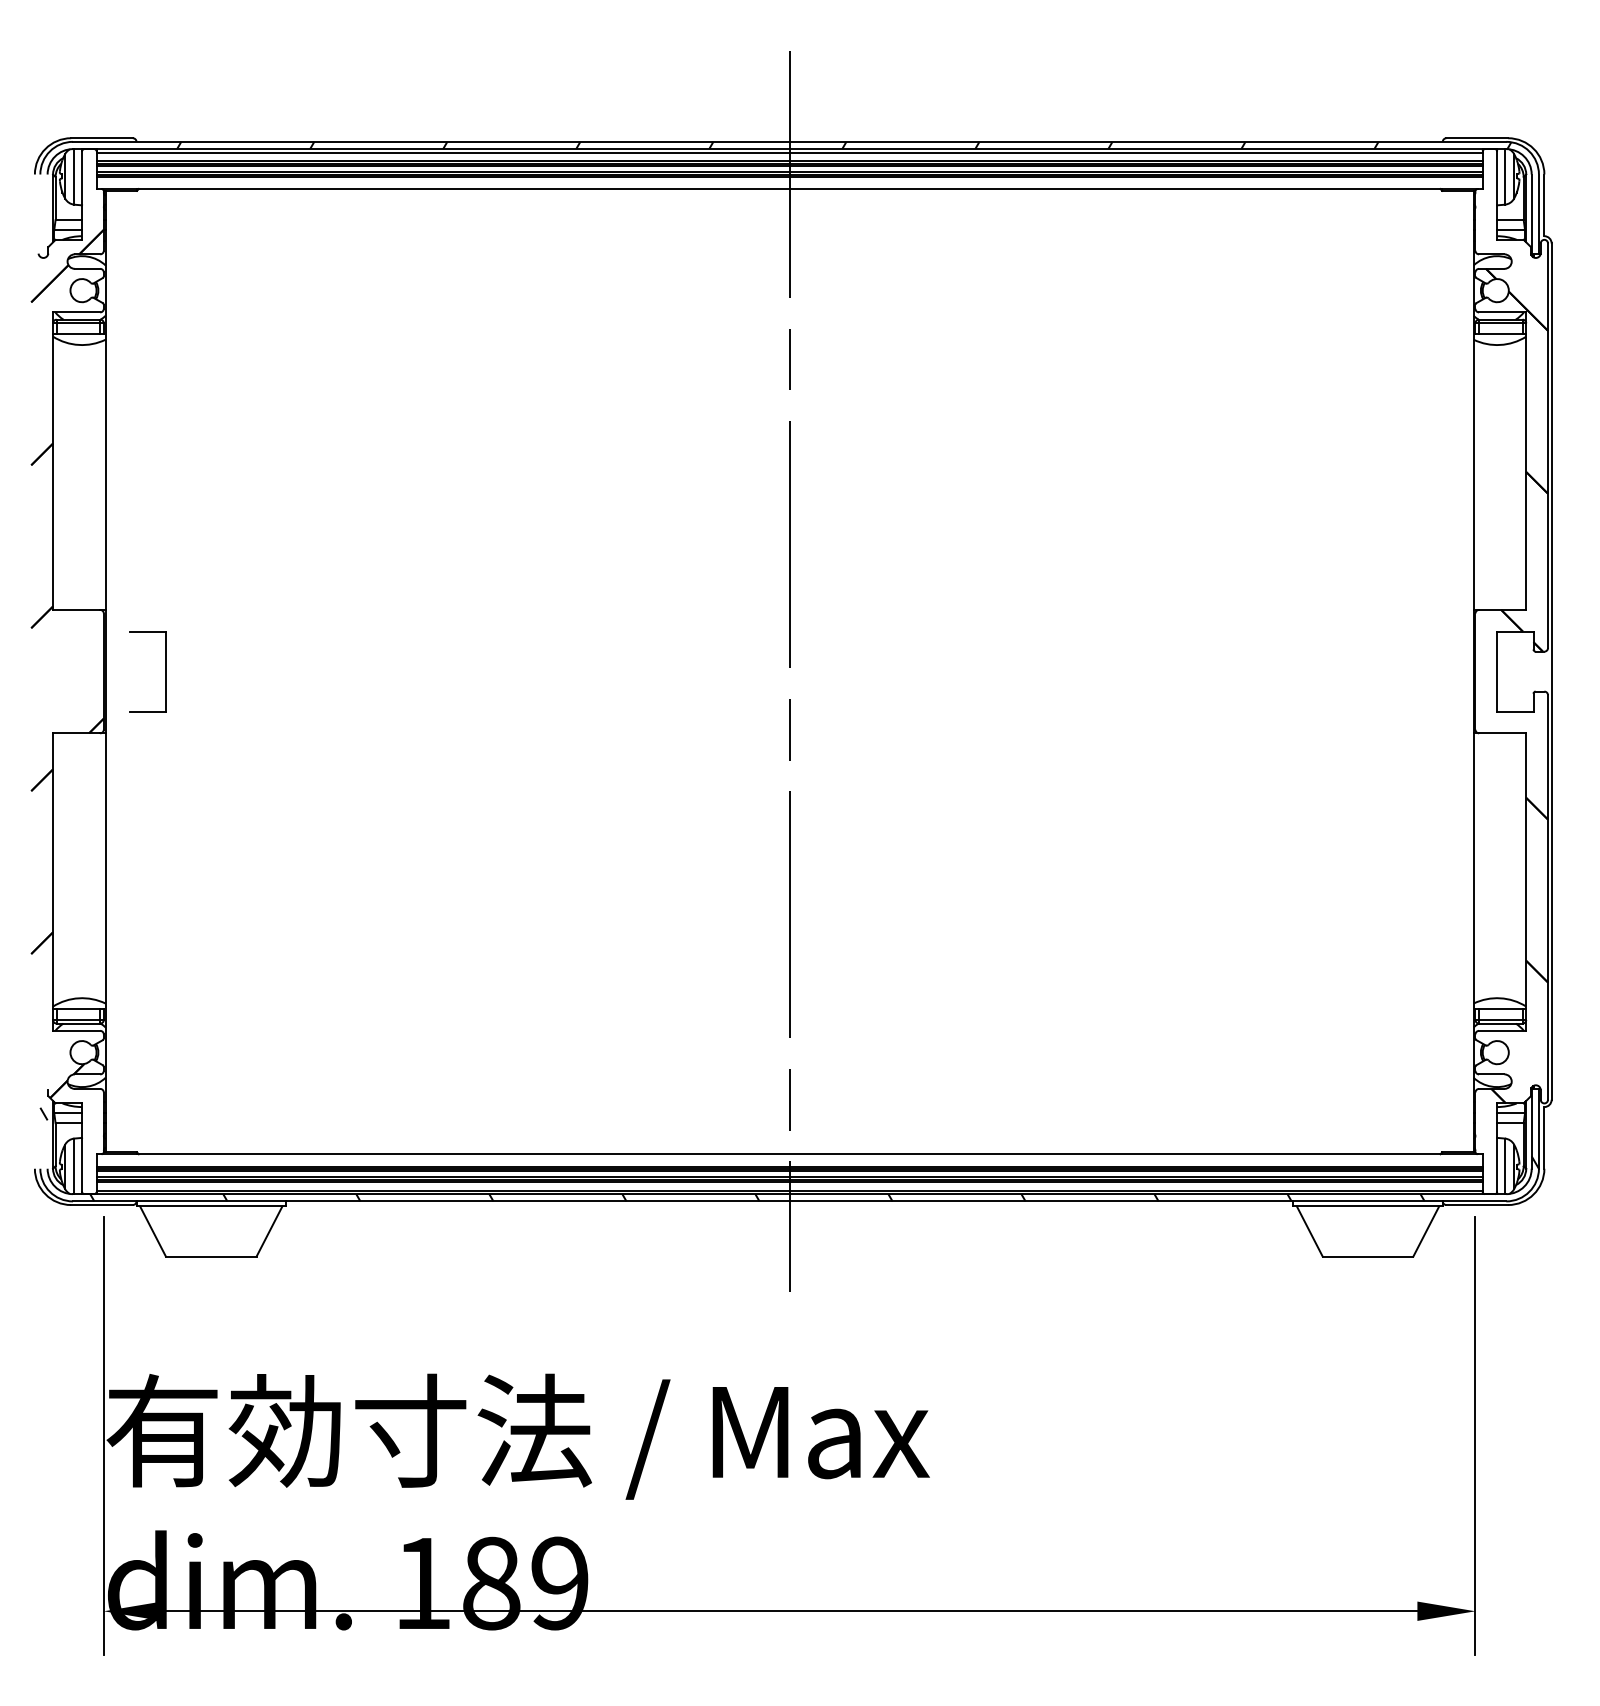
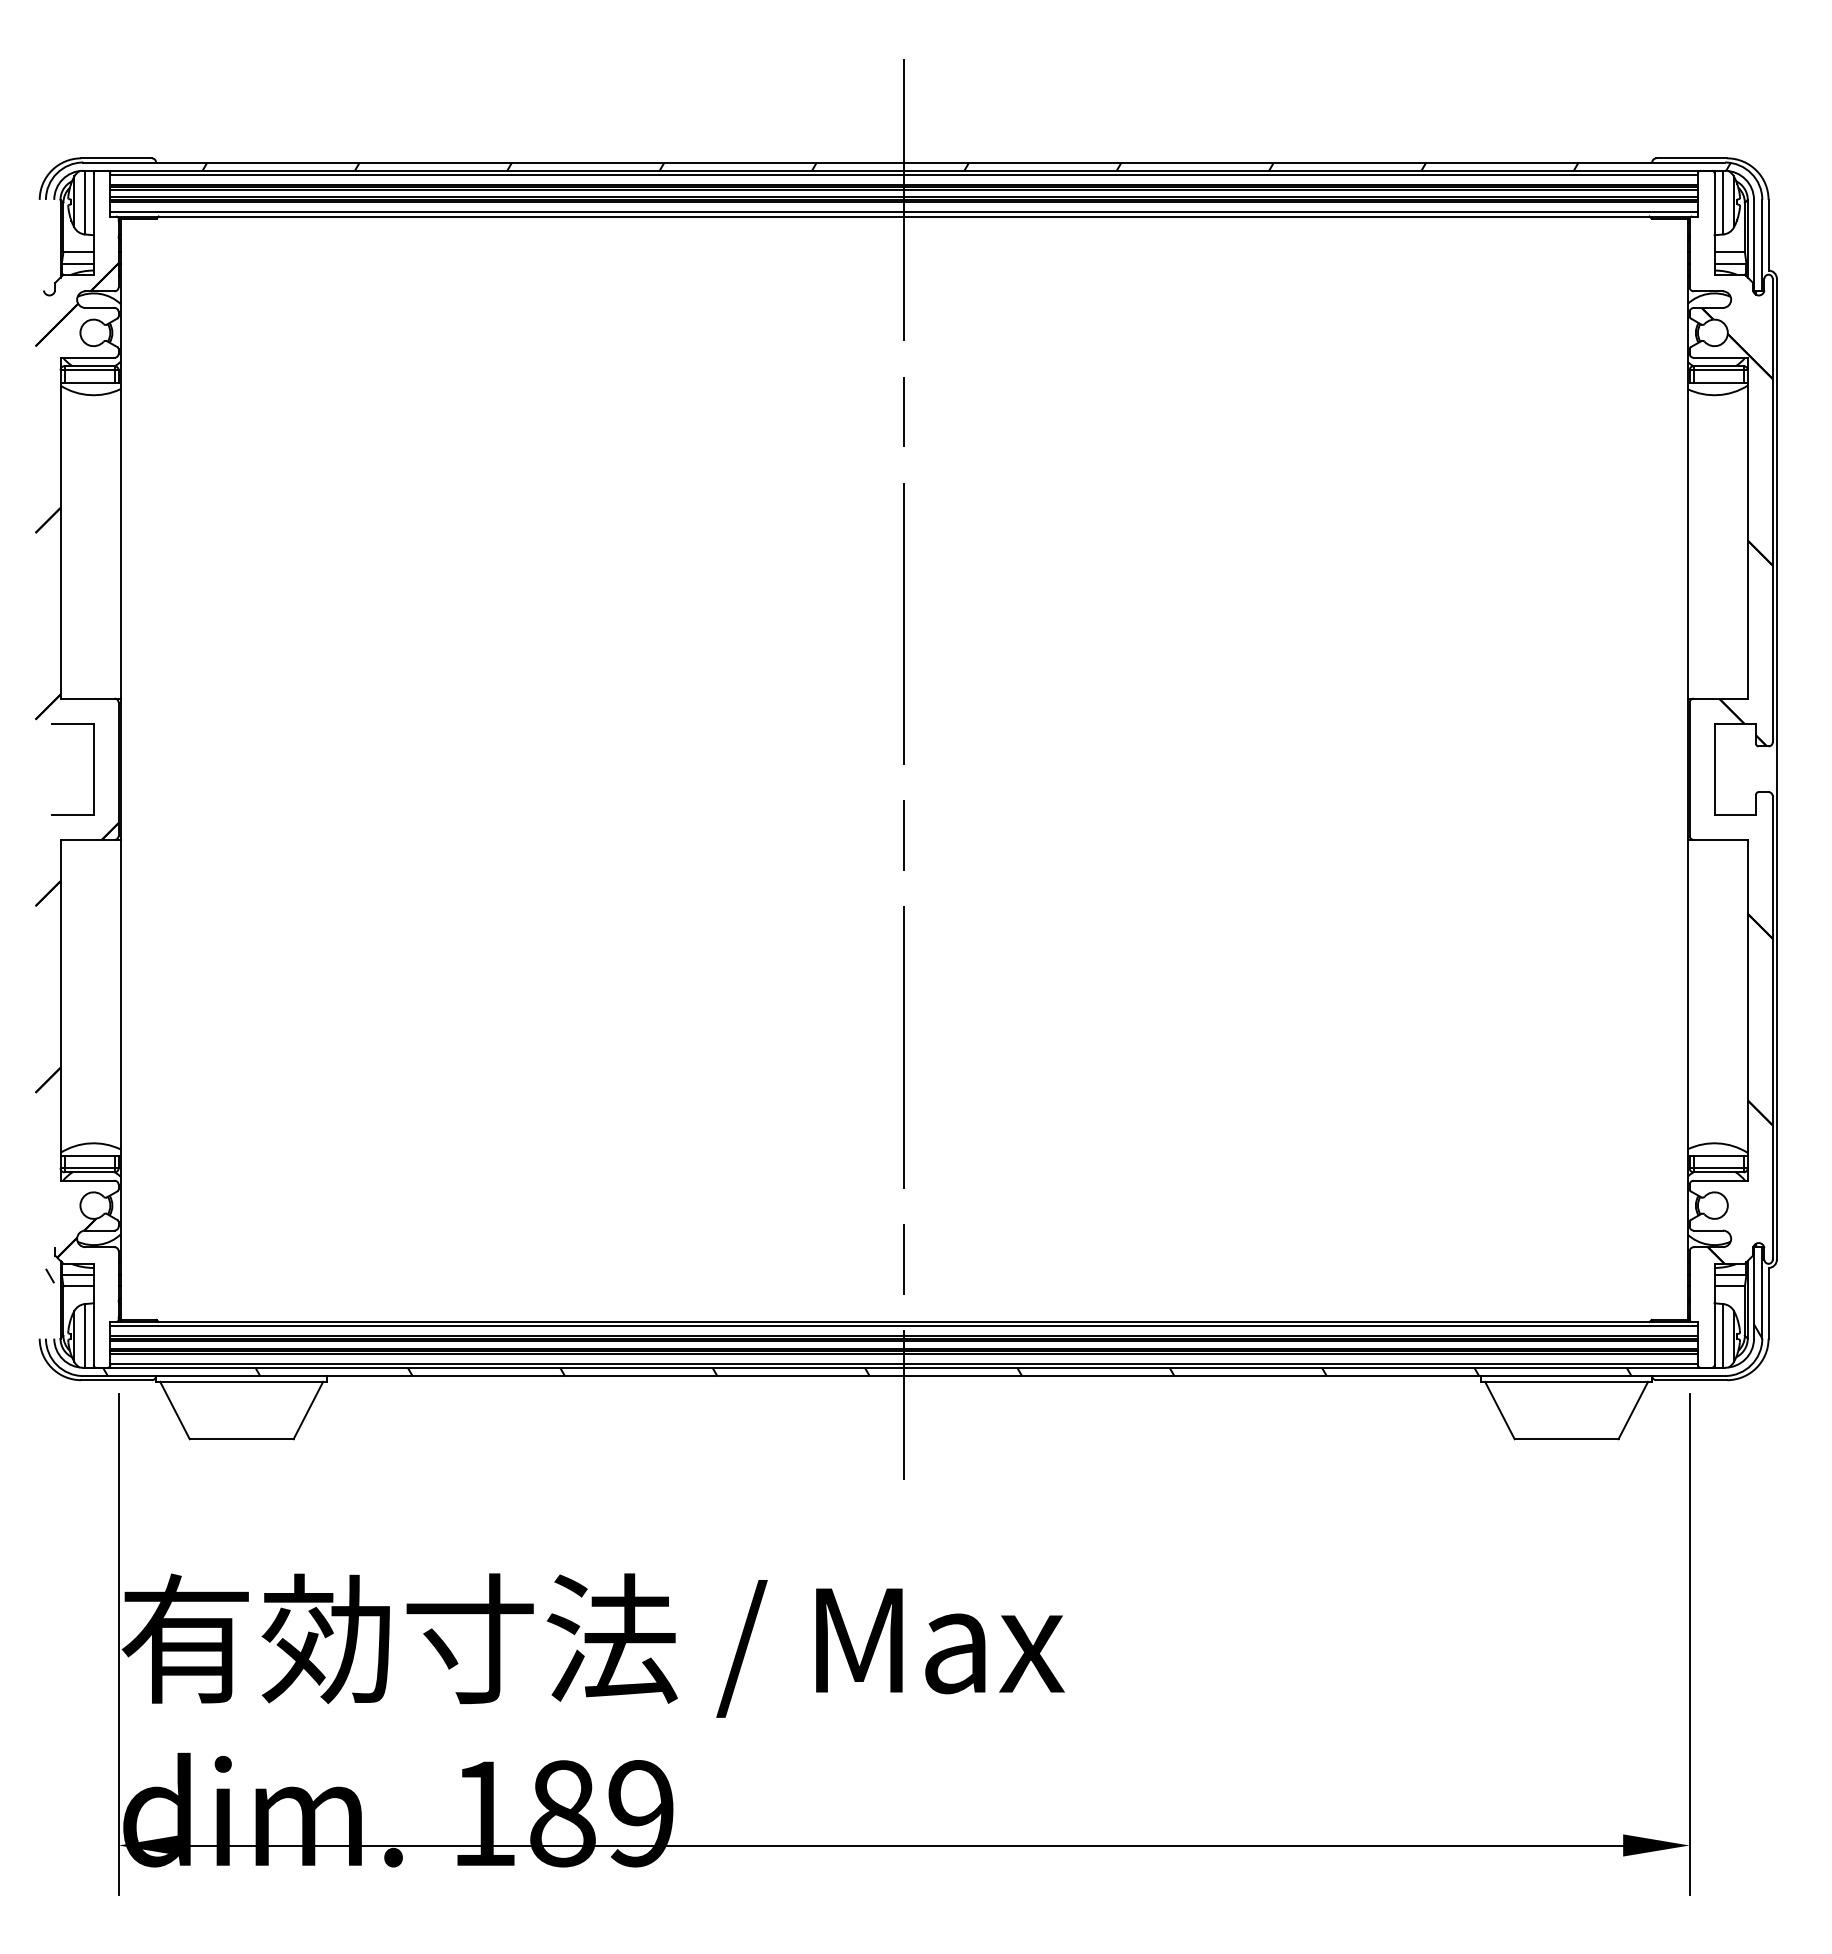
line: (789, 185) -> (903, 212), added
part: (165, 671) -> (93, 769), moved
line: (789, 1158) -> (903, 1326), added

